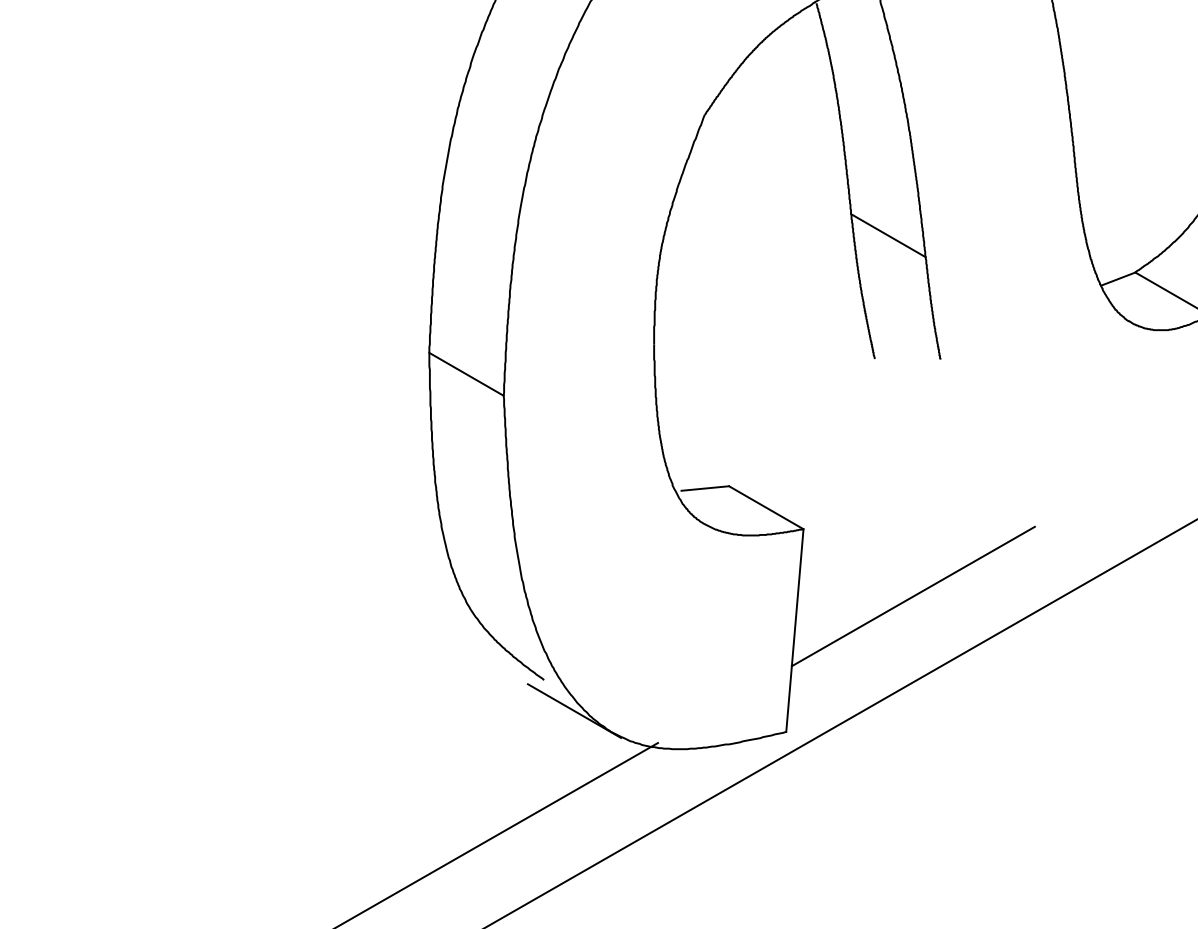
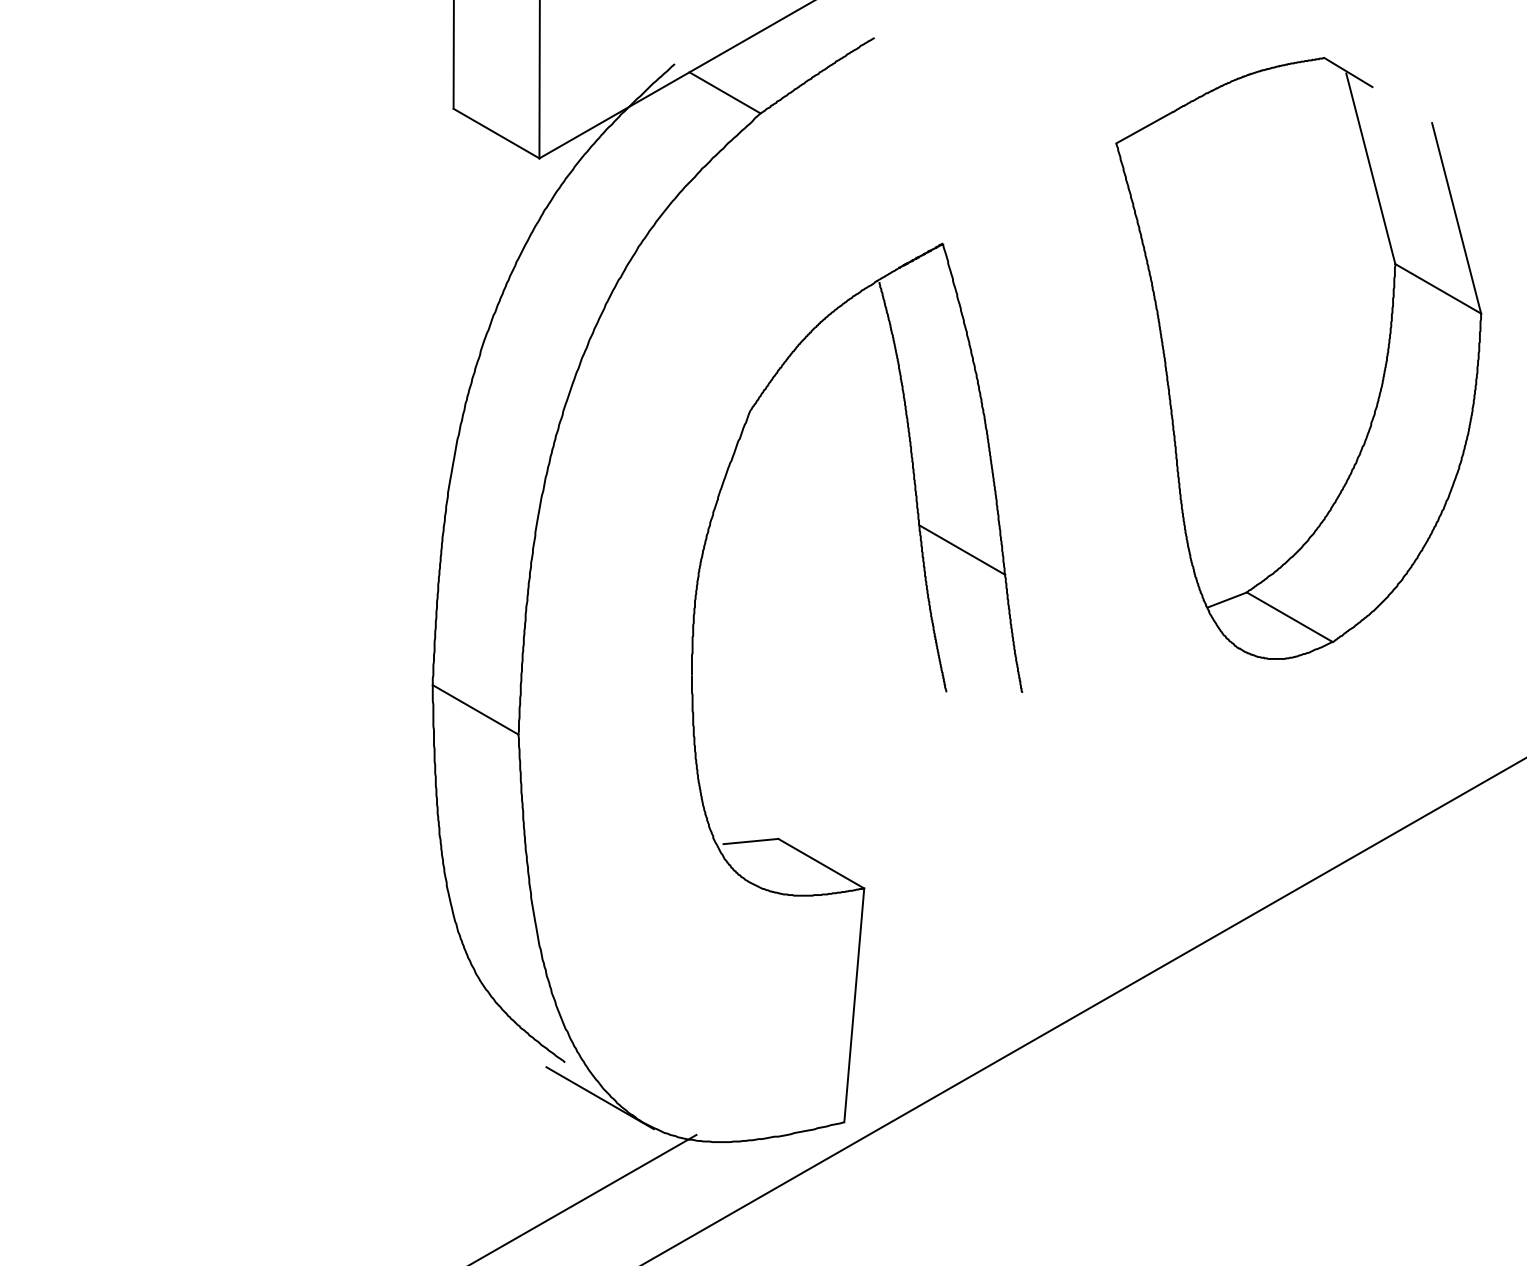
line: (913, 596) -> (990, 965), removed

